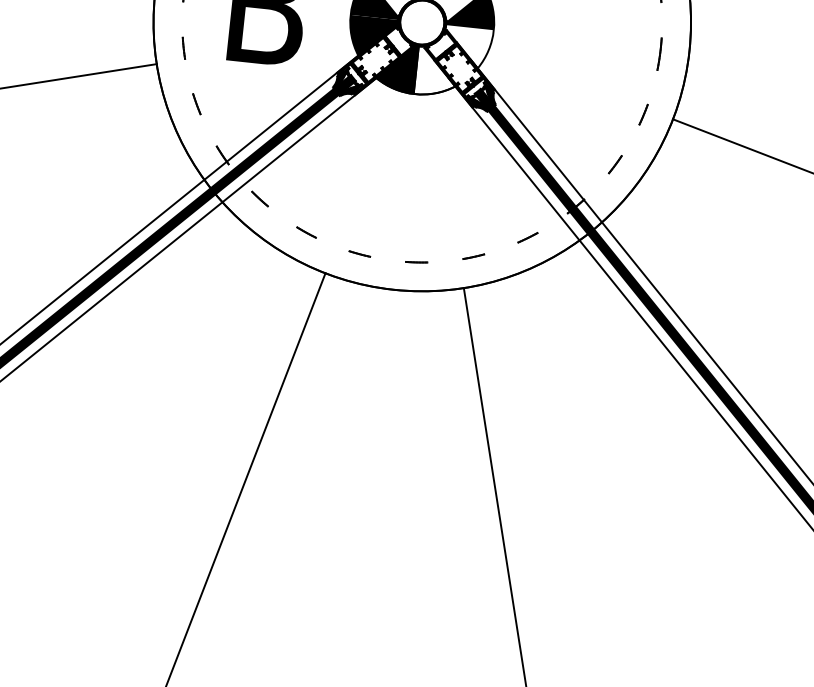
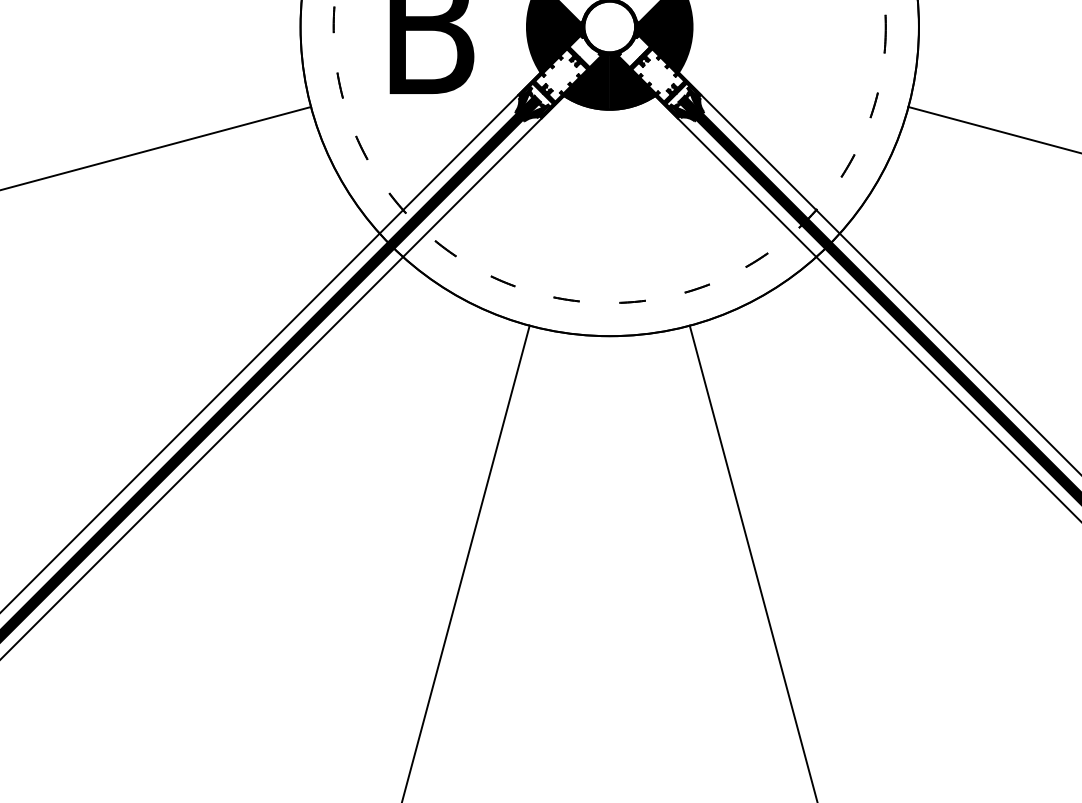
fill: (466, 46) -> (663, 49), added
fill: (436, 71) -> (632, 81), added

